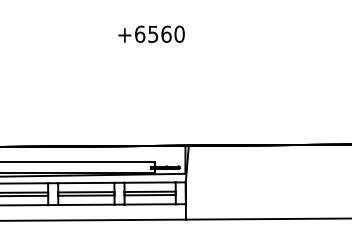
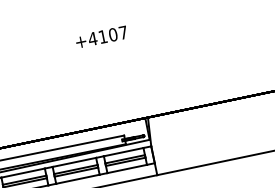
text: (159, 33) -> (107, 35), +6560 -> +4107

